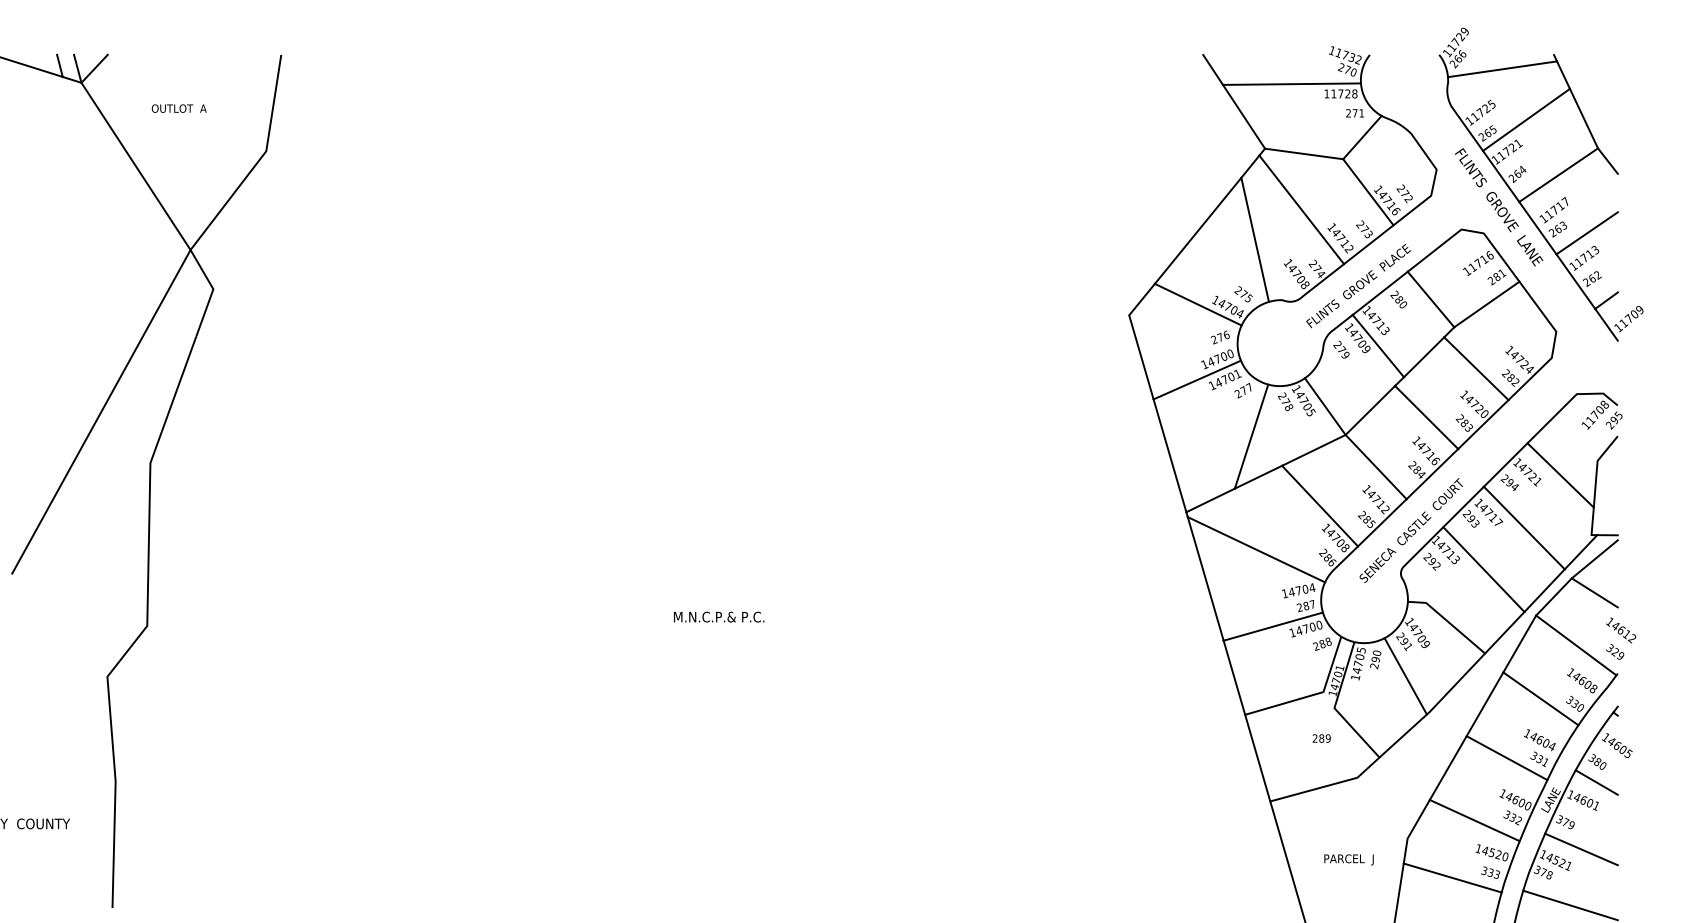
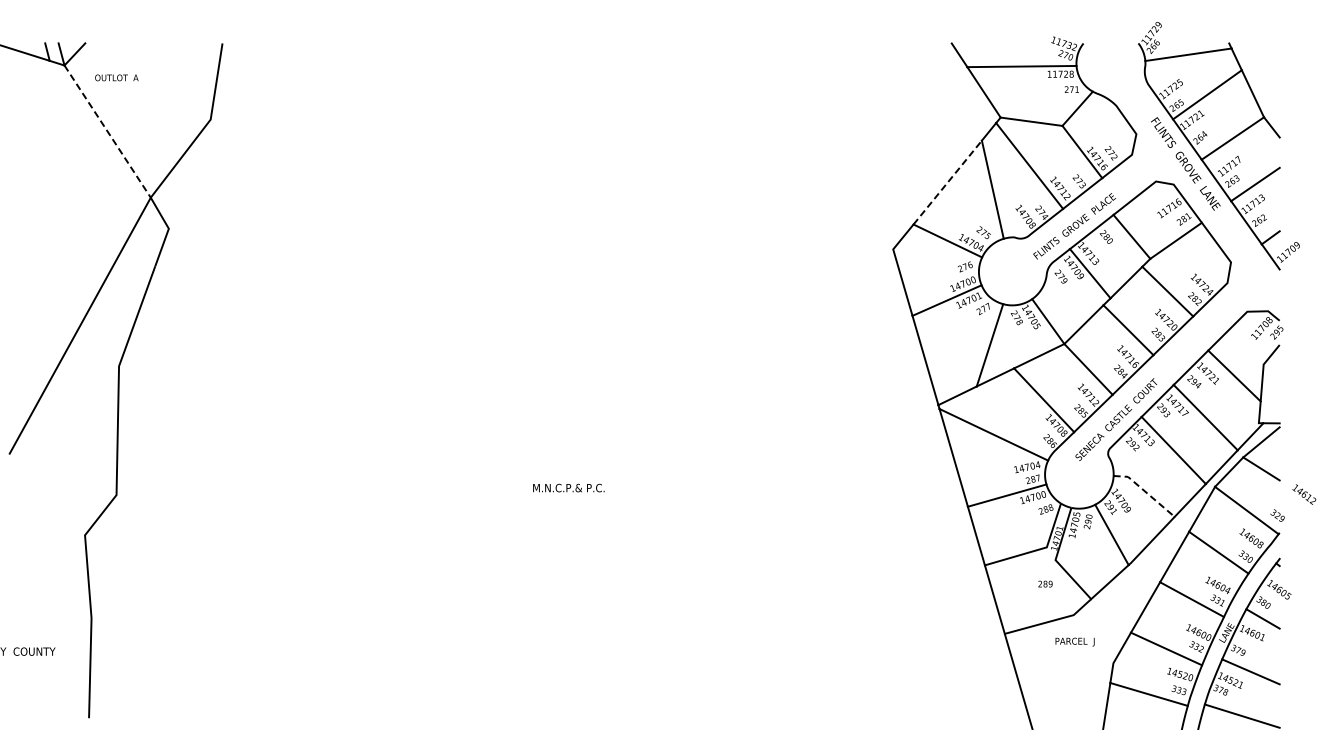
text: (178, 108) -> (116, 77), moved
line: (135, 166) -> (107, 131), solid -> dashed
line: (1199, 230) -> (948, 182), solid -> dashed
line: (1448, 621) -> (1145, 491), solid -> dashed
text: (1621, 630) -> (1304, 494), moved
text: (1348, 859) -> (1074, 641), moved

